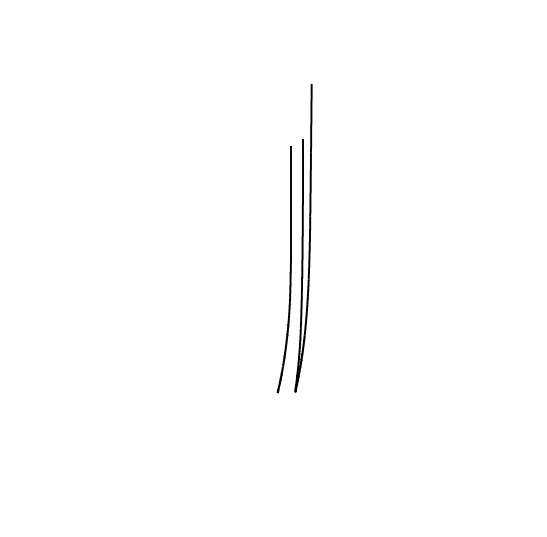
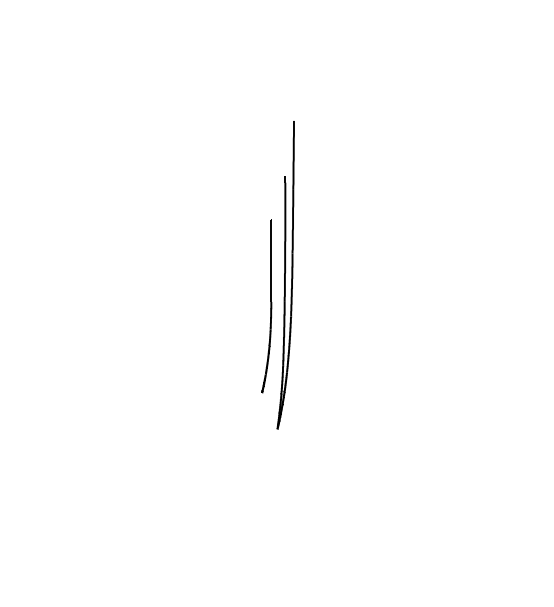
part: (284, 269) -> (266, 306), size x0.7

